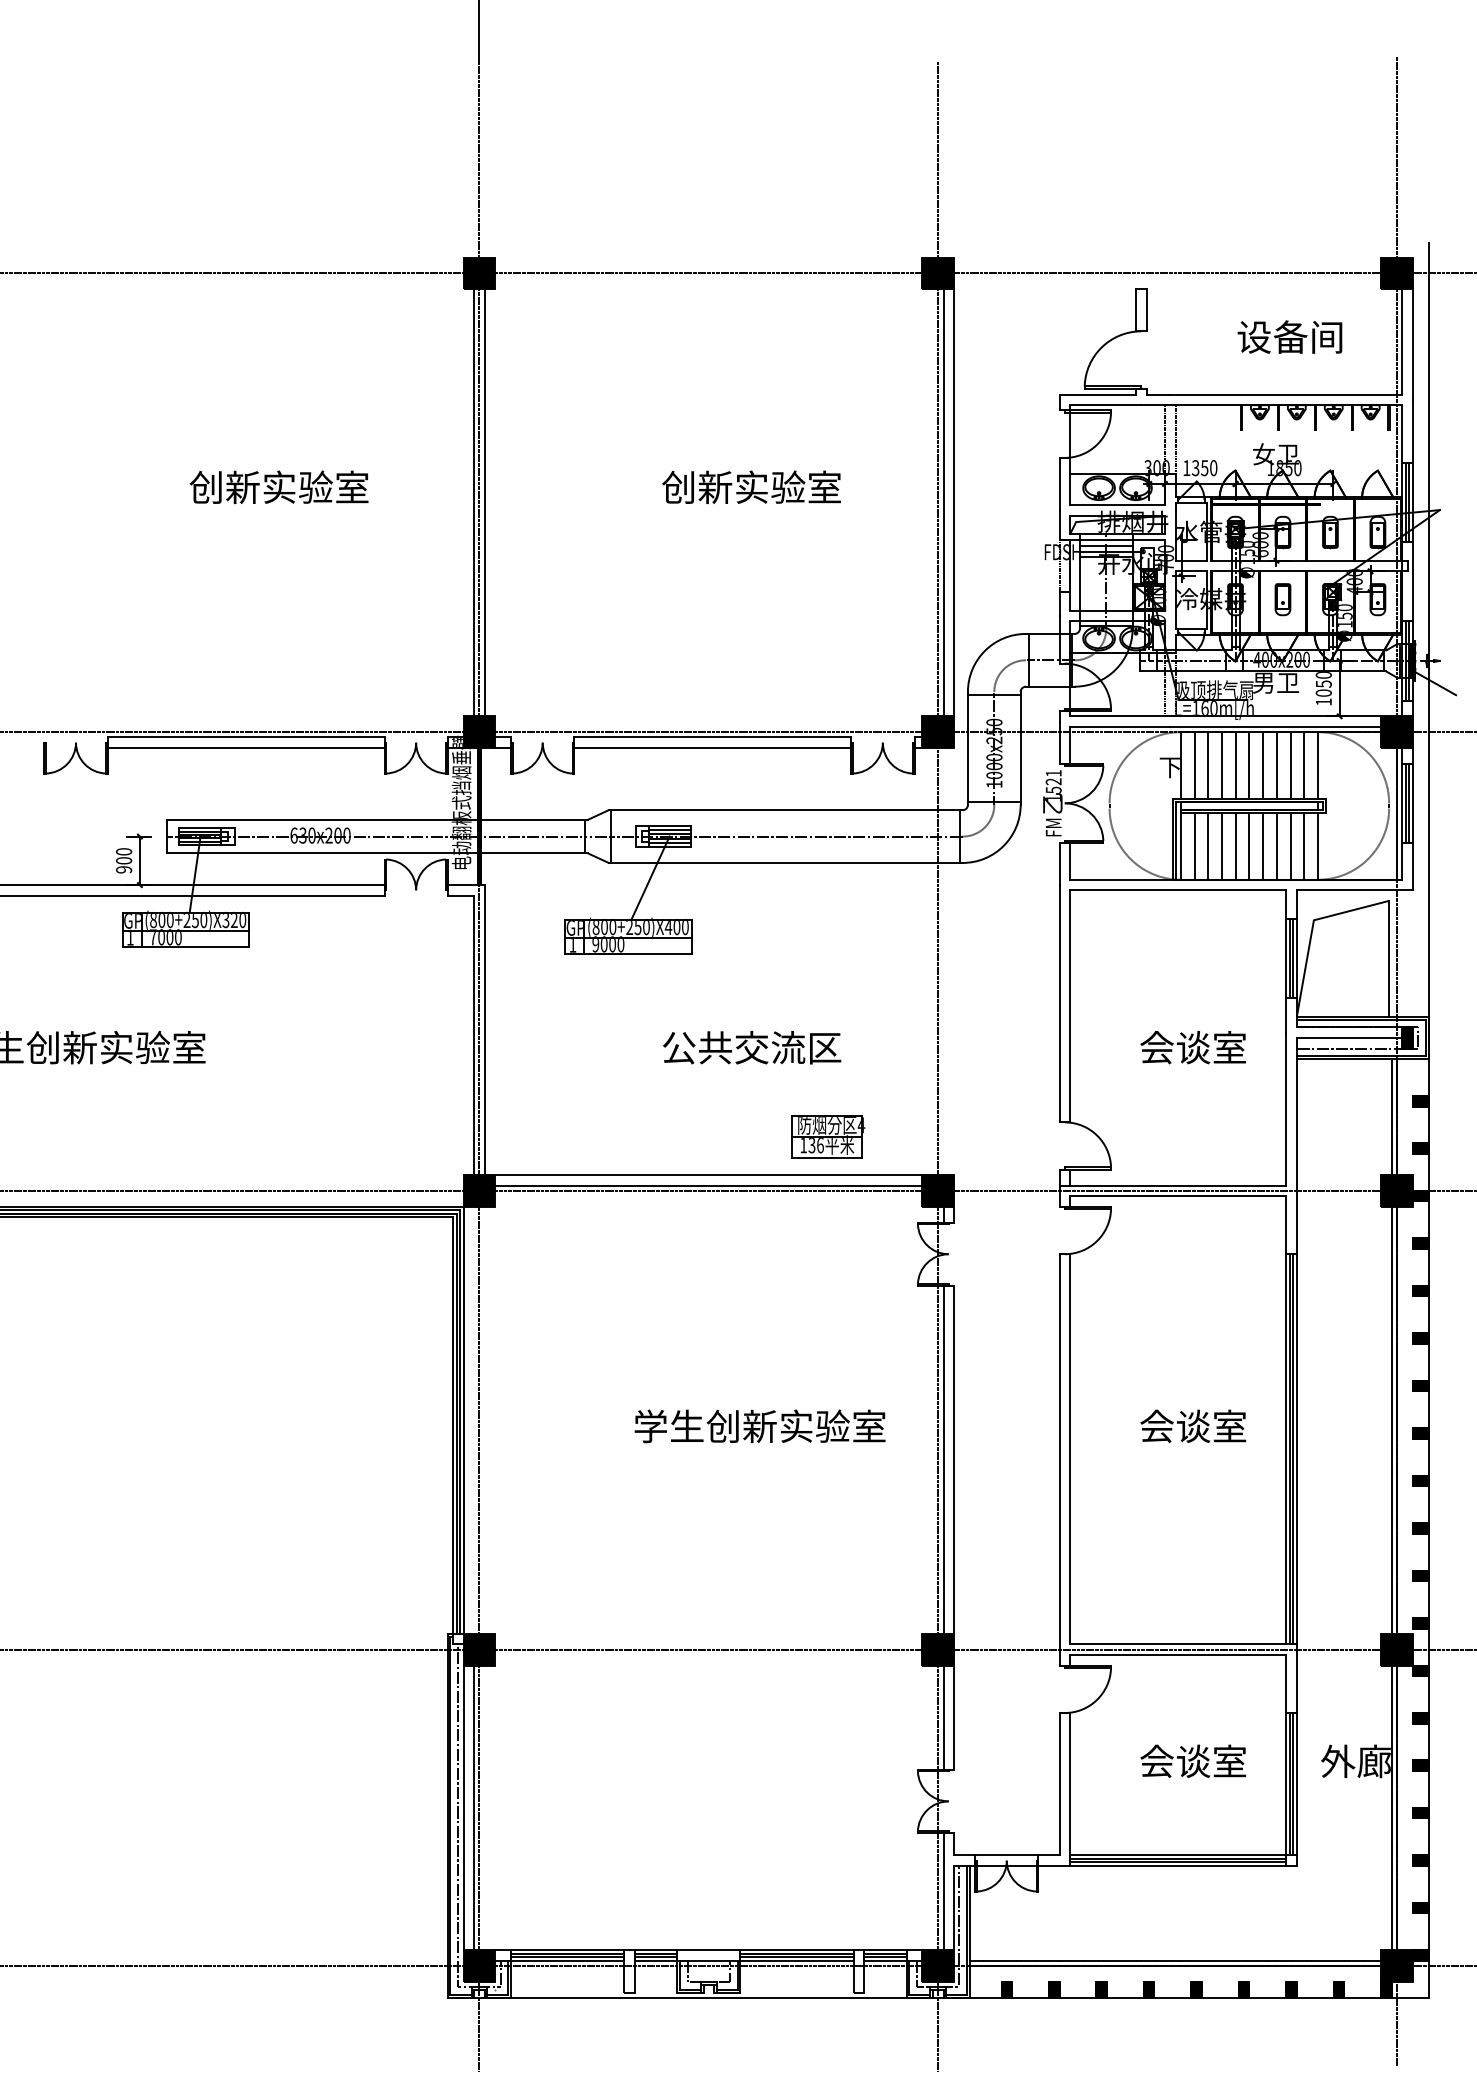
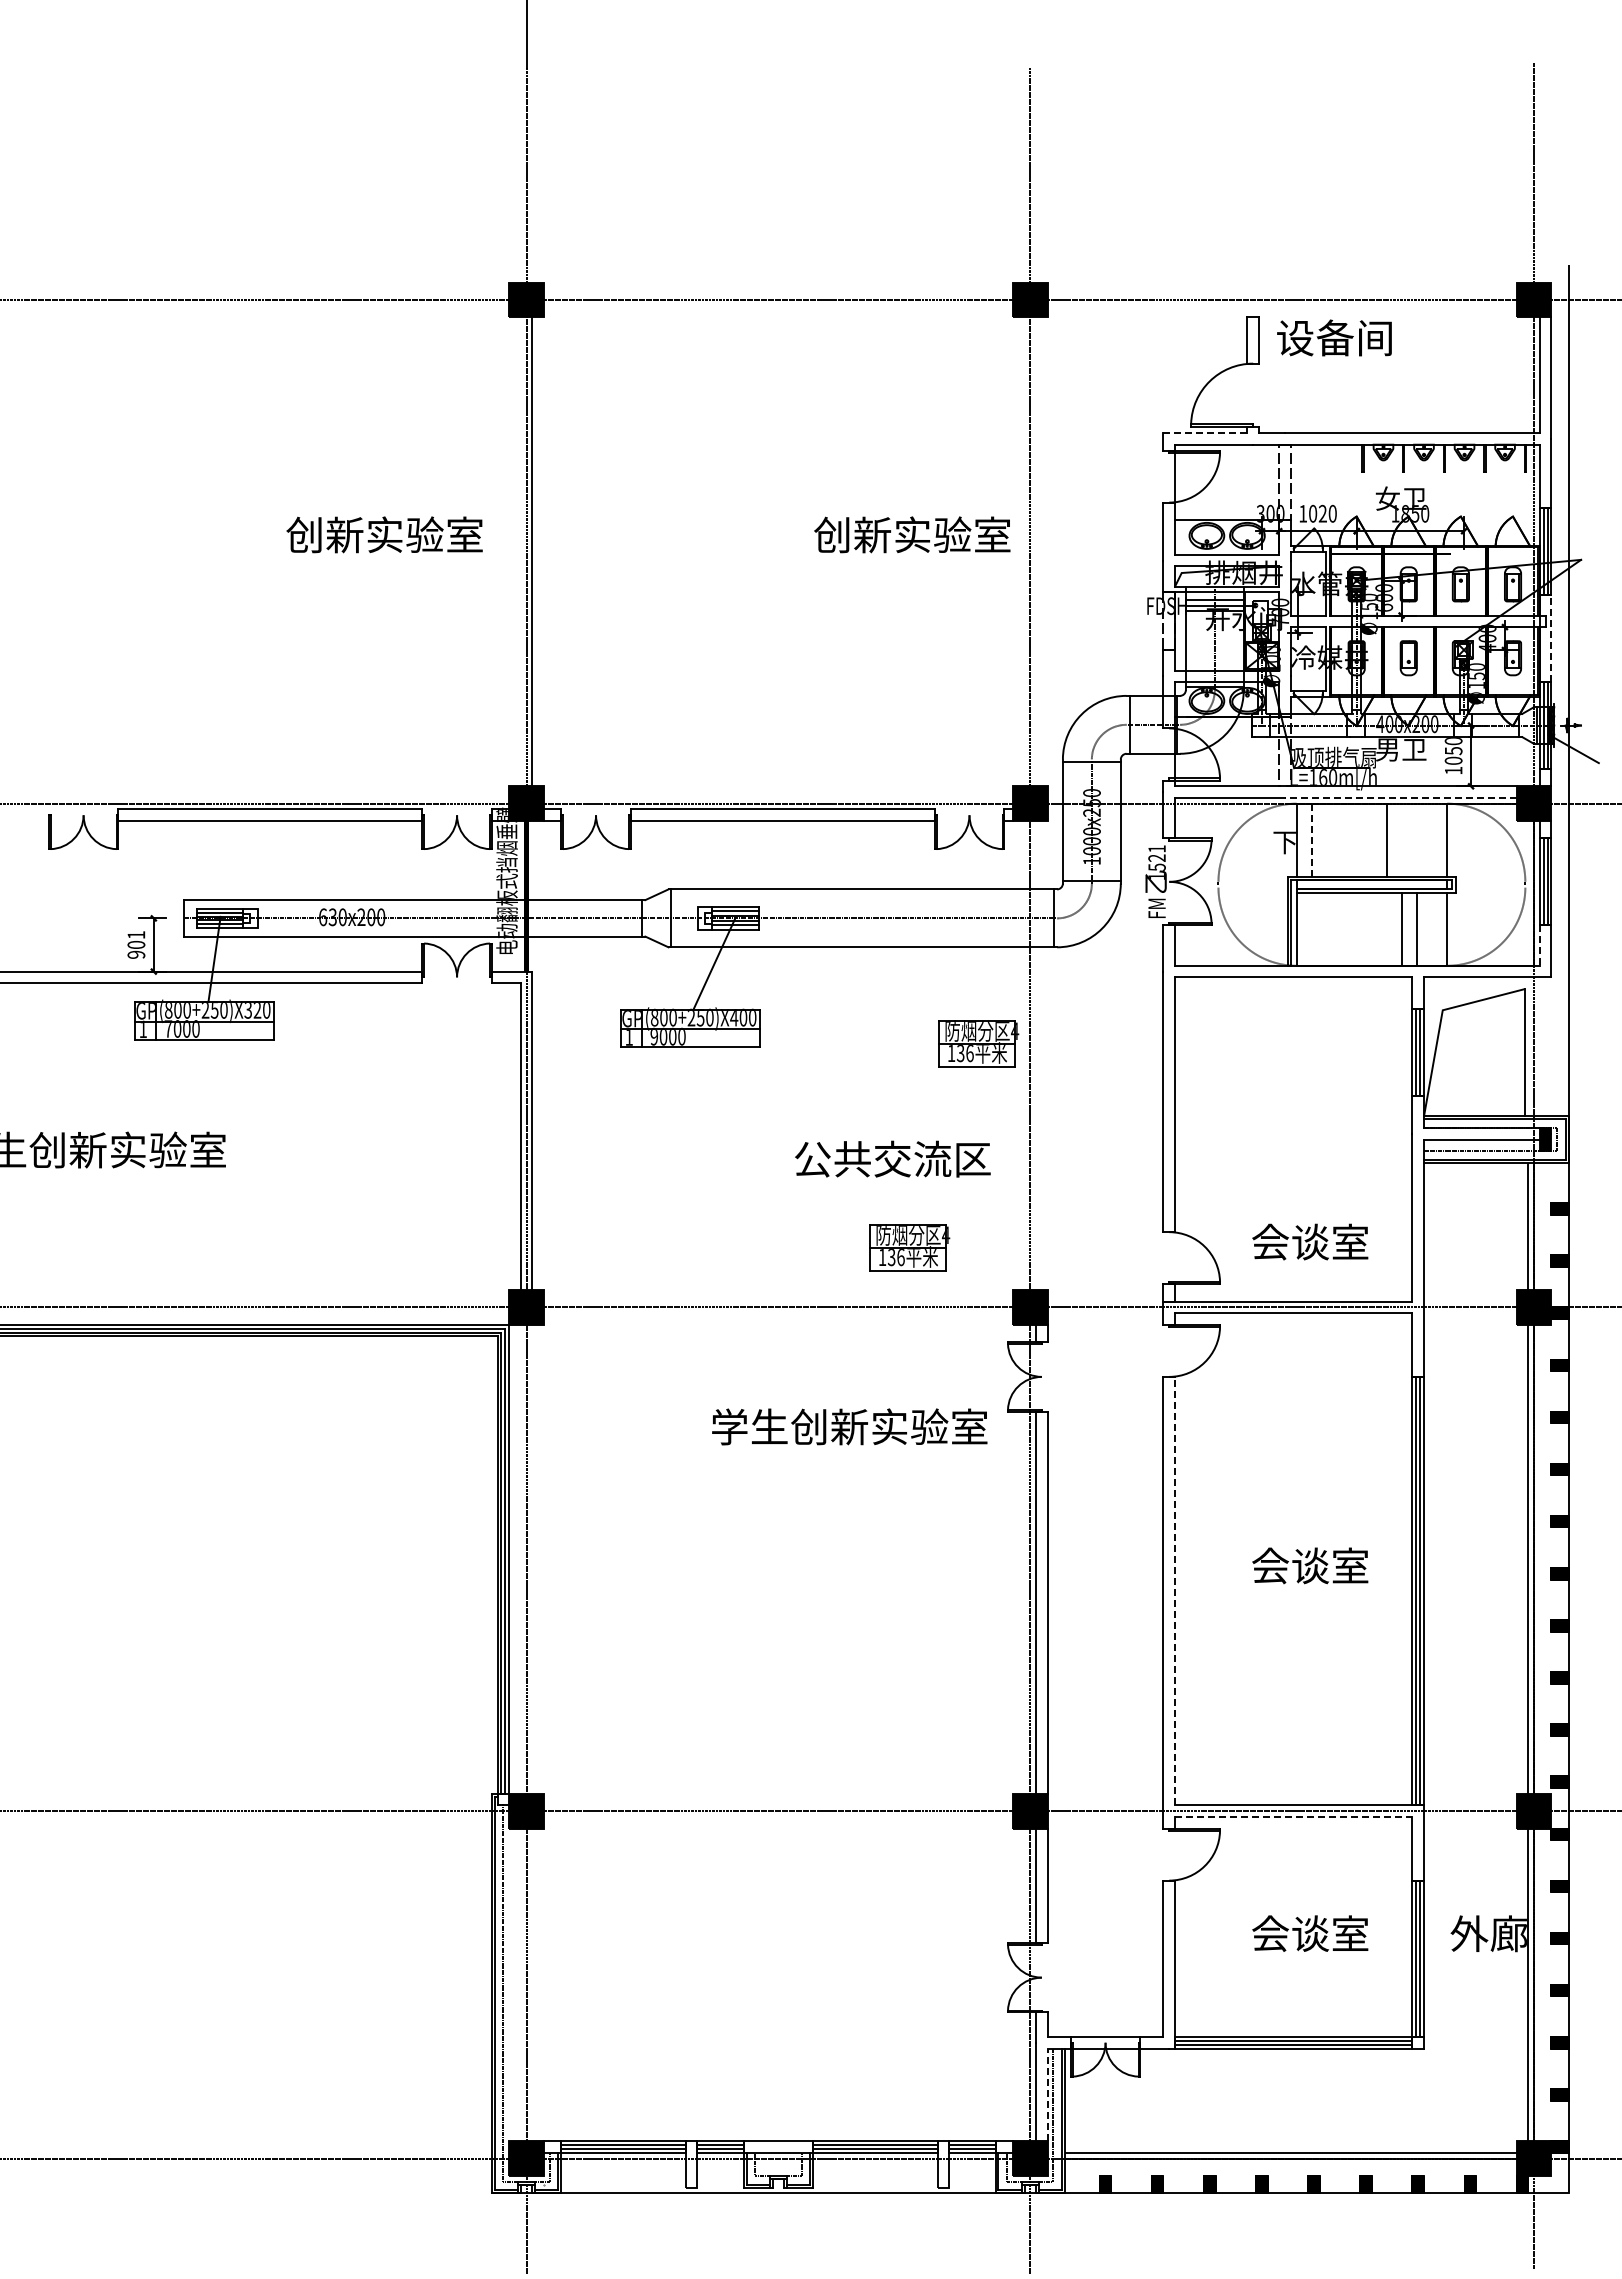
text: (1289, 336) -> (1334, 337), moved
line: (1097, 394) -> (1205, 433), solid -> dashed
text: (1199, 467) -> (1317, 513), 1350 -> 1020
text: (279, 486) -> (384, 534), moved
text: (751, 486) -> (912, 534), moved
line: (473, 502) -> (520, 551), removed
line: (943, 502) -> (1036, 551), removed
line: (953, 502) -> (1047, 551), removed
line: (1412, 581) -> (1551, 638), solid -> dashed
line: (1275, 726) -> (1400, 797), solid -> dashed
line: (1208, 764) -> (1326, 839), removed
line: (1221, 764) -> (1341, 839), removed
line: (1235, 764) -> (1356, 839), removed
line: (1249, 764) -> (1371, 839), removed
line: (1277, 764) -> (1402, 839), removed
line: (1290, 764) -> (1417, 839), removed
line: (1304, 764) -> (1432, 839), removed
line: (1194, 765) -> (1311, 840), solid -> dashed
line: (1194, 845) -> (1311, 928), removed
line: (1208, 845) -> (1326, 928), removed
line: (1221, 845) -> (1341, 928), removed
line: (1235, 845) -> (1356, 928), removed
line: (1249, 845) -> (1371, 928), removed
line: (1262, 845) -> (1386, 928), removed
line: (1304, 845) -> (1432, 928), removed
text: (124, 852) -> (136, 935), 900 -> 901
line: (1402, 862) -> (1539, 946), solid -> dashed
part: (891, 950) -> (978, 1043), added
text: (751, 1047) -> (892, 1158), moved
text: (1193, 1047) -> (1310, 1241), moved
line: (707, 1175) -> (777, 1290), removed
line: (707, 1185) -> (777, 1301), removed
text: (759, 1426) -> (849, 1426), moved
line: (1070, 1448) -> (1175, 1590), solid -> dashed
line: (1177, 1654) -> (1293, 1816), solid -> dashed
line: (463, 1807) -> (509, 1984), removed
line: (473, 1807) -> (520, 1984), removed
line: (953, 1907) -> (1047, 2094), solid -> dashed

